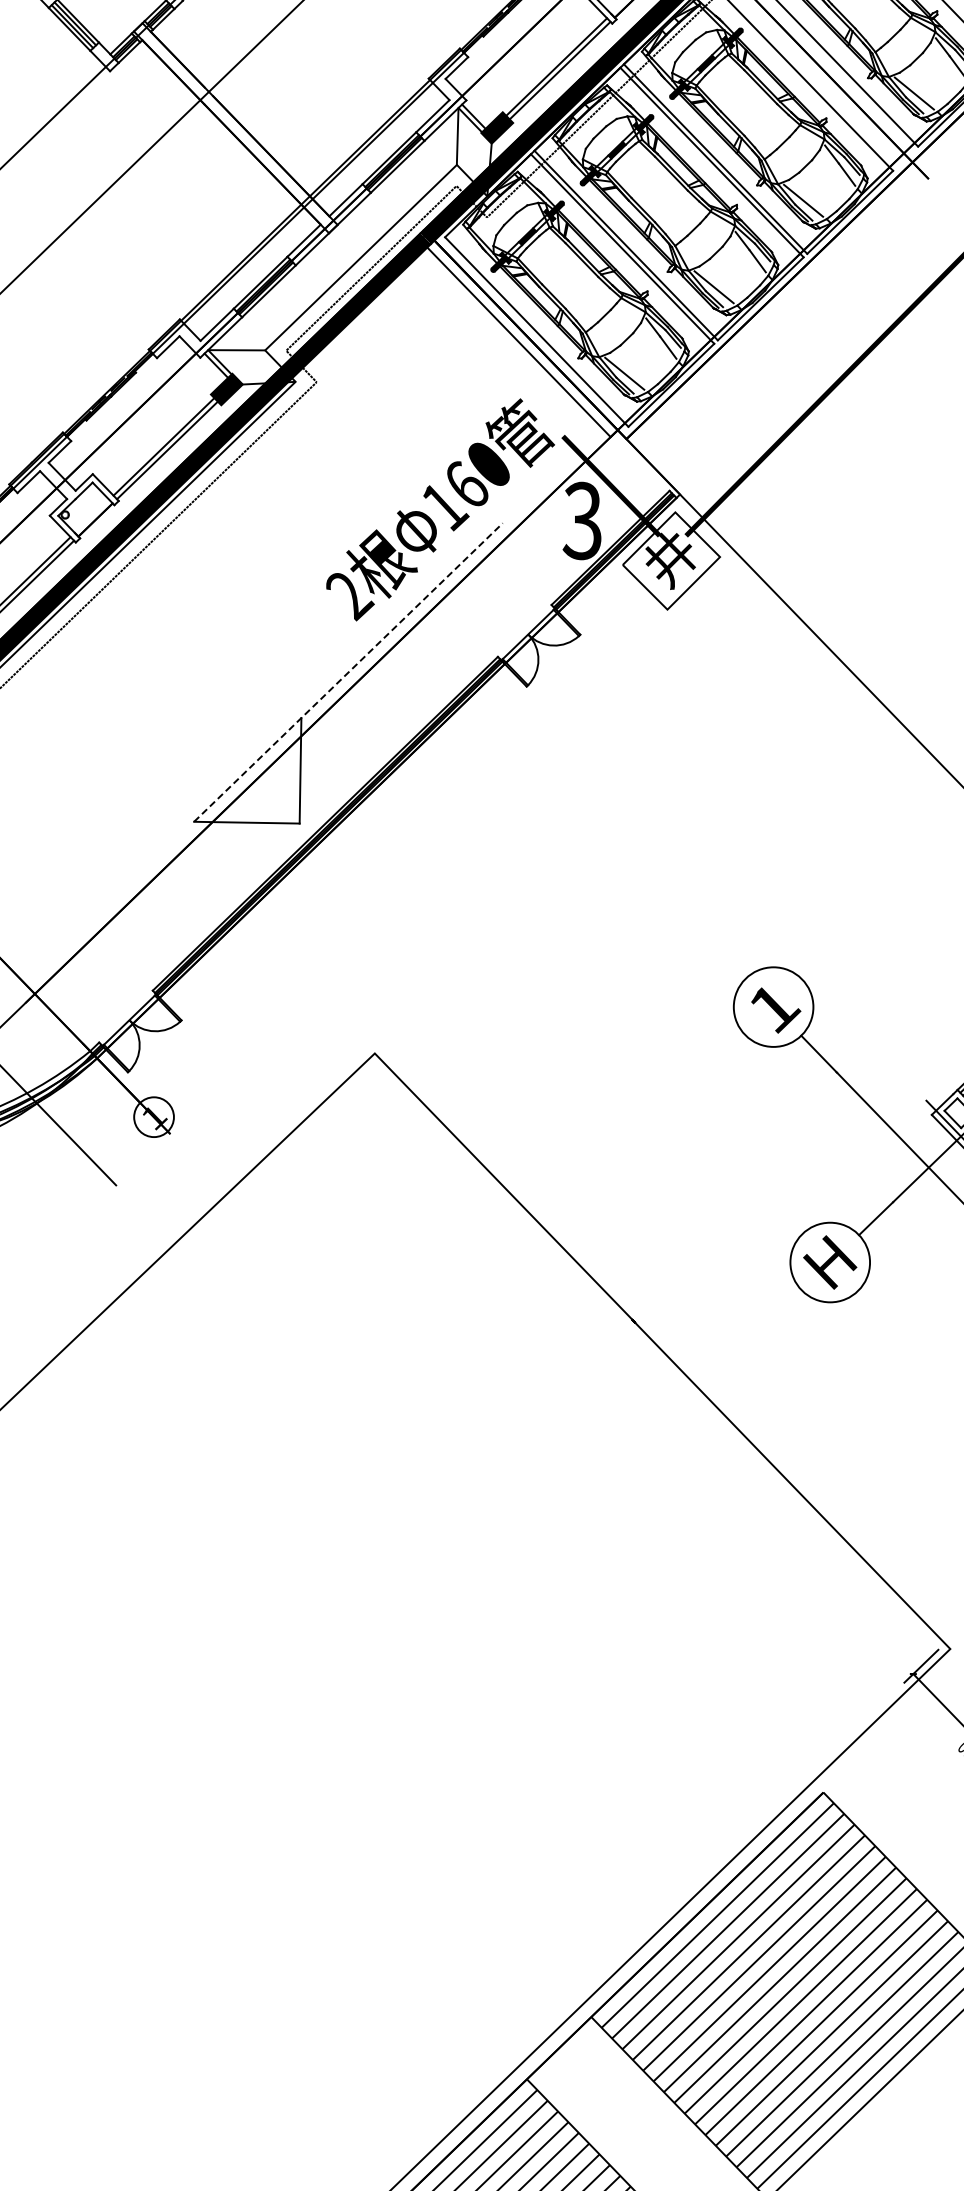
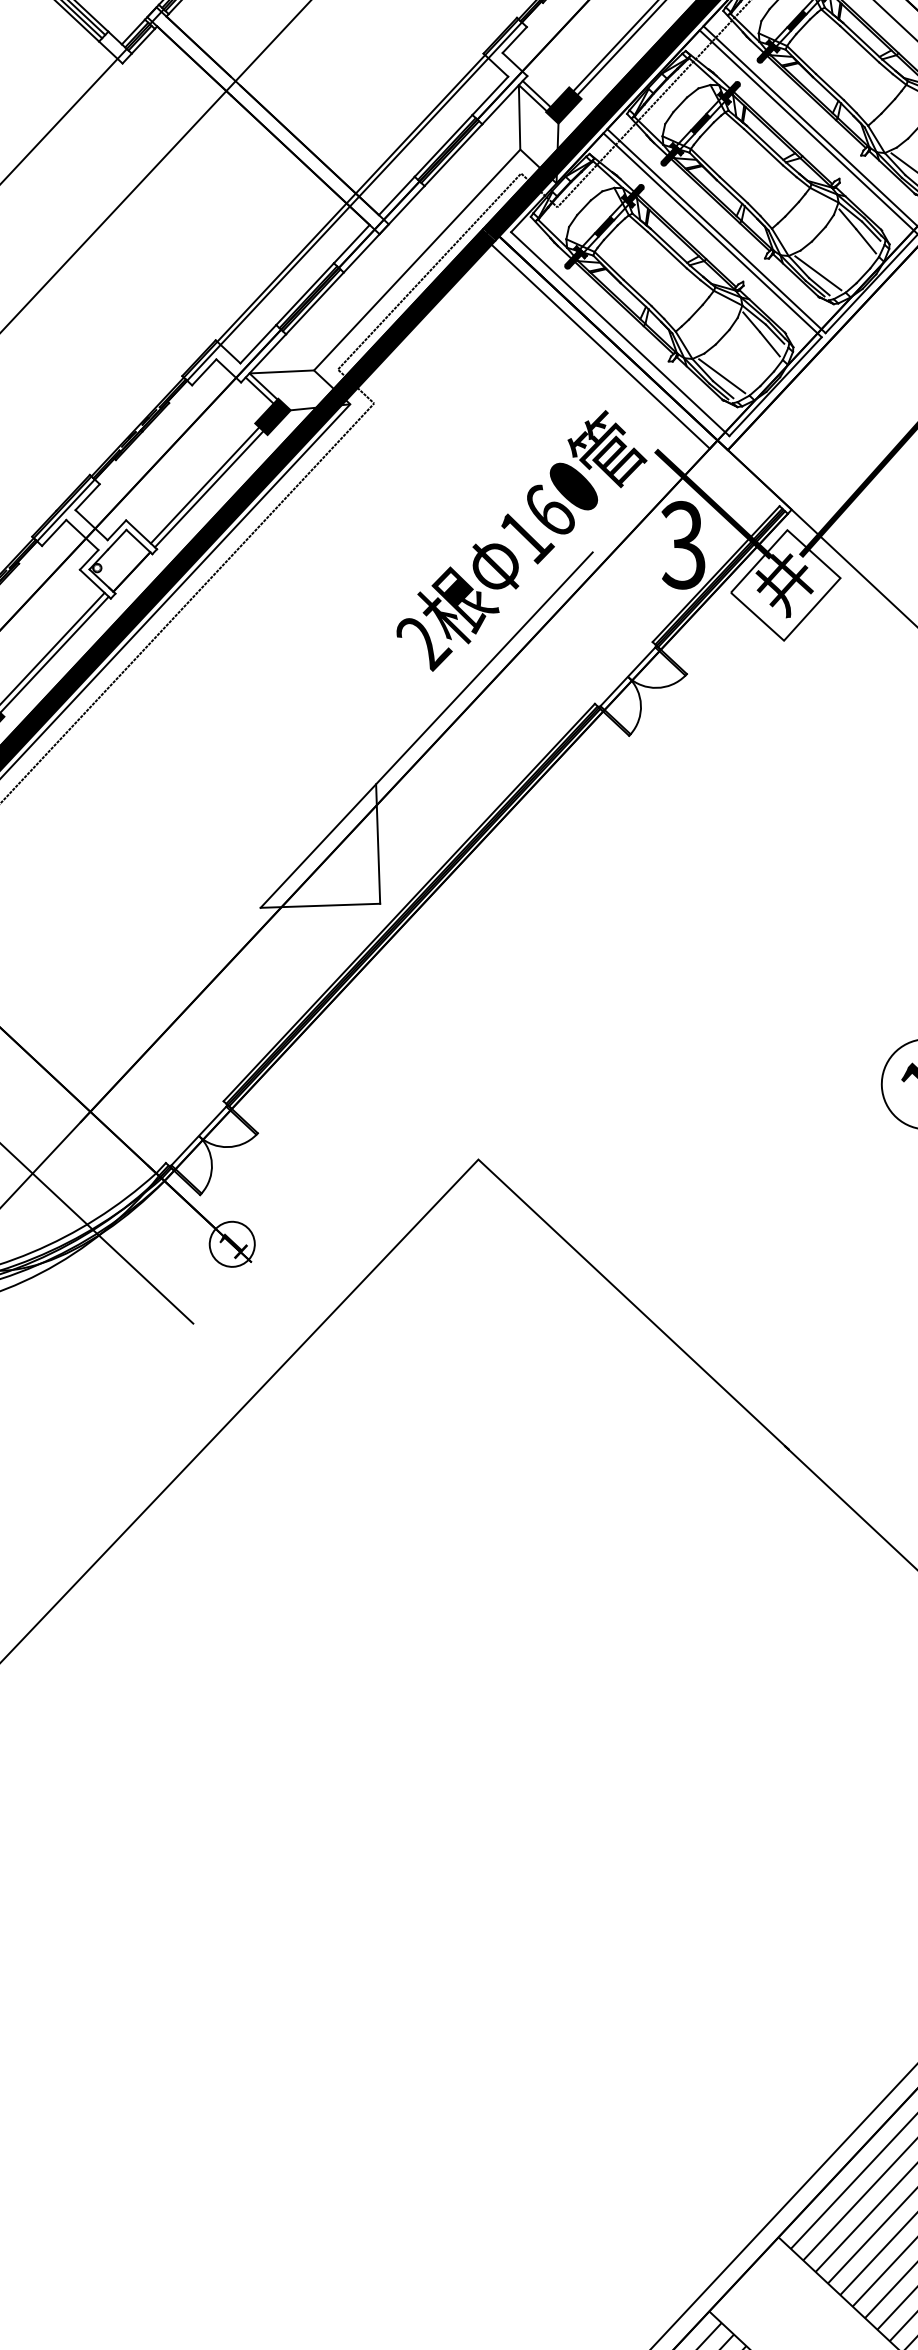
line: (348, 672) -> (426, 730), dashed -> solid

